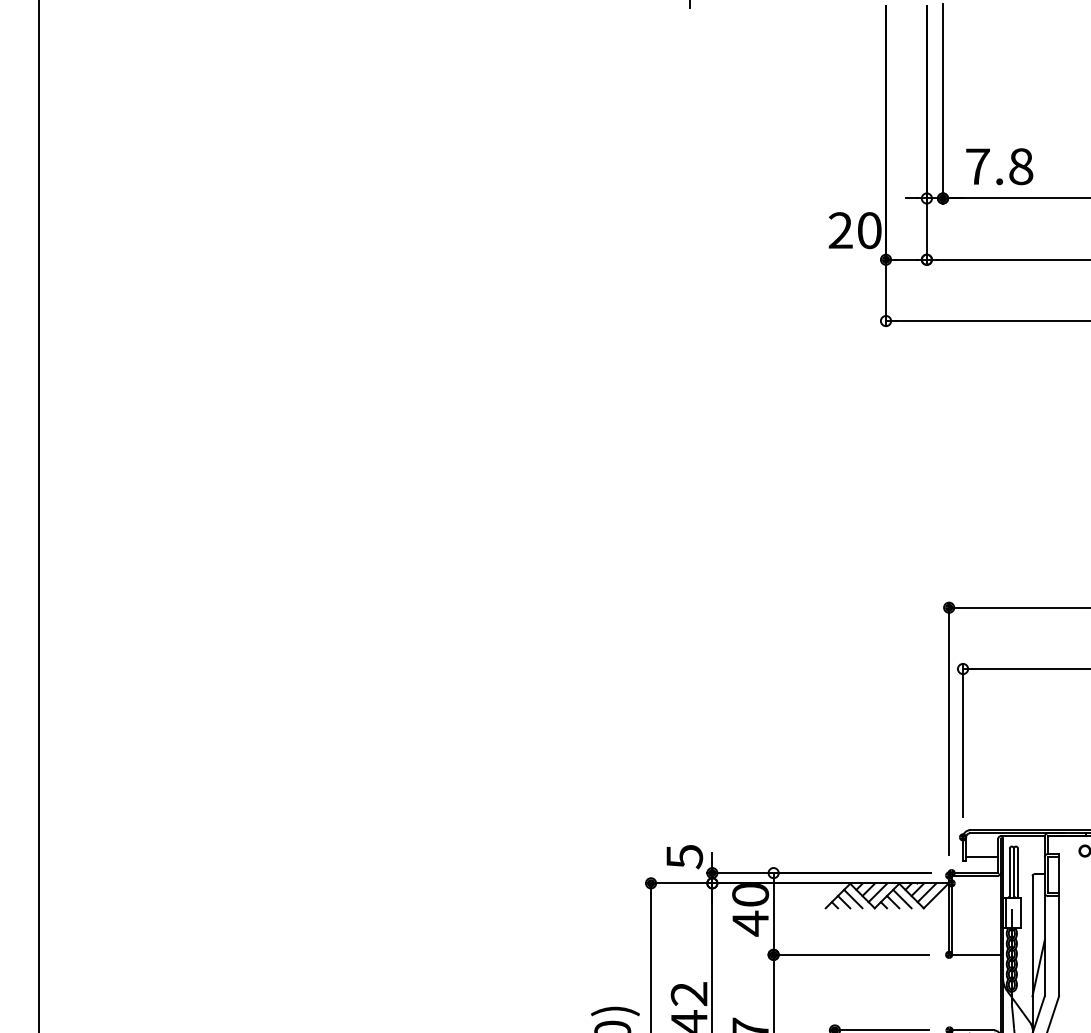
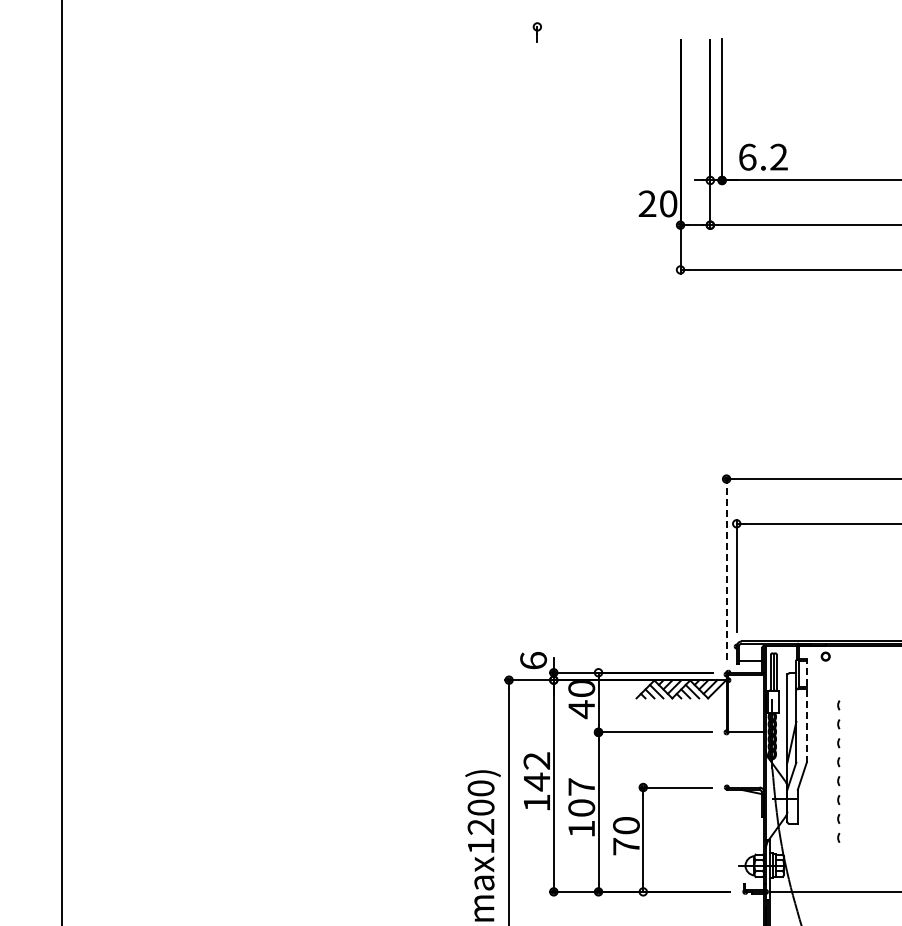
text: (999, 165) -> (763, 156), 7.8 -> 6.2
line: (949, 727) -> (726, 566), solid -> dashed
text: (684, 856) -> (533, 660), 5 -> 6
line: (1058, 924) -> (806, 710), solid -> dashed

